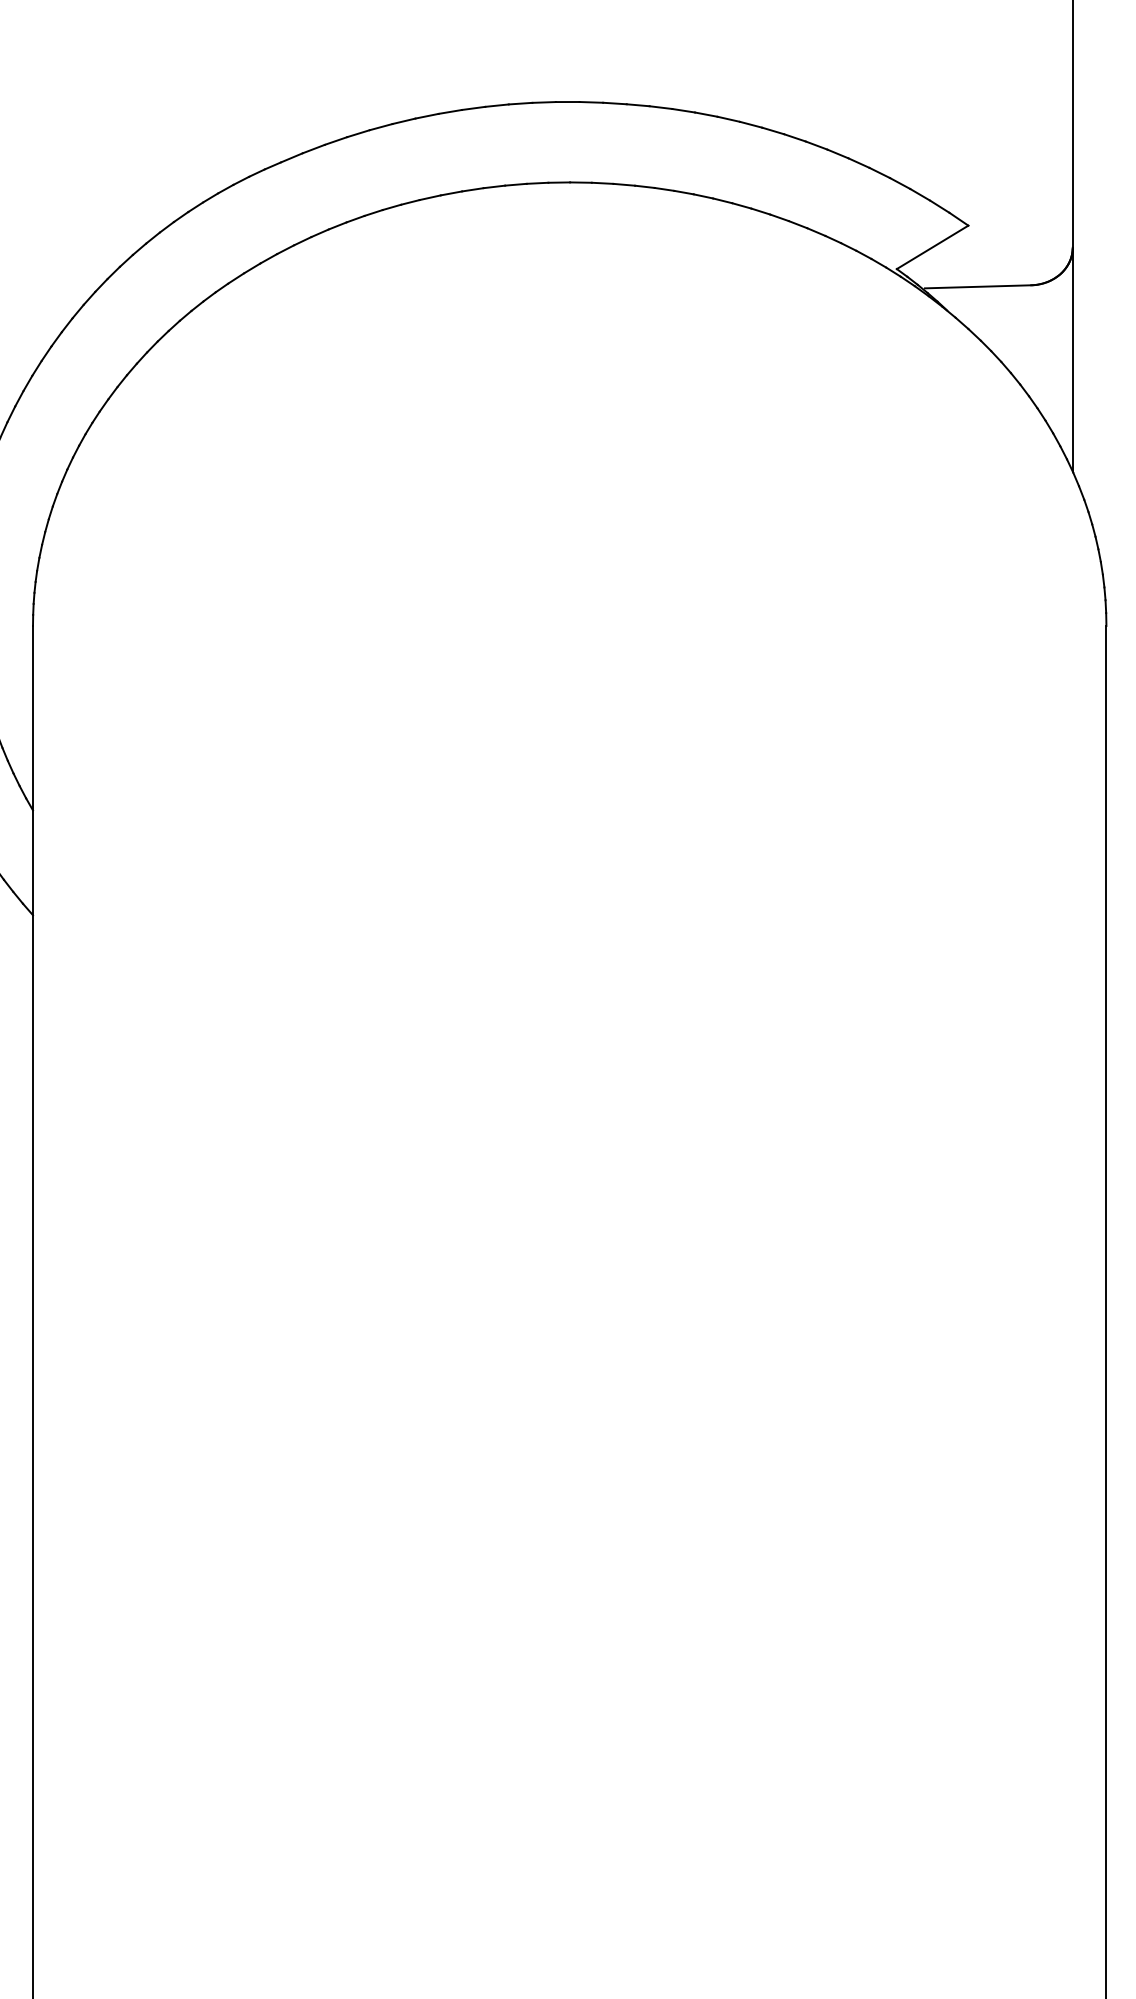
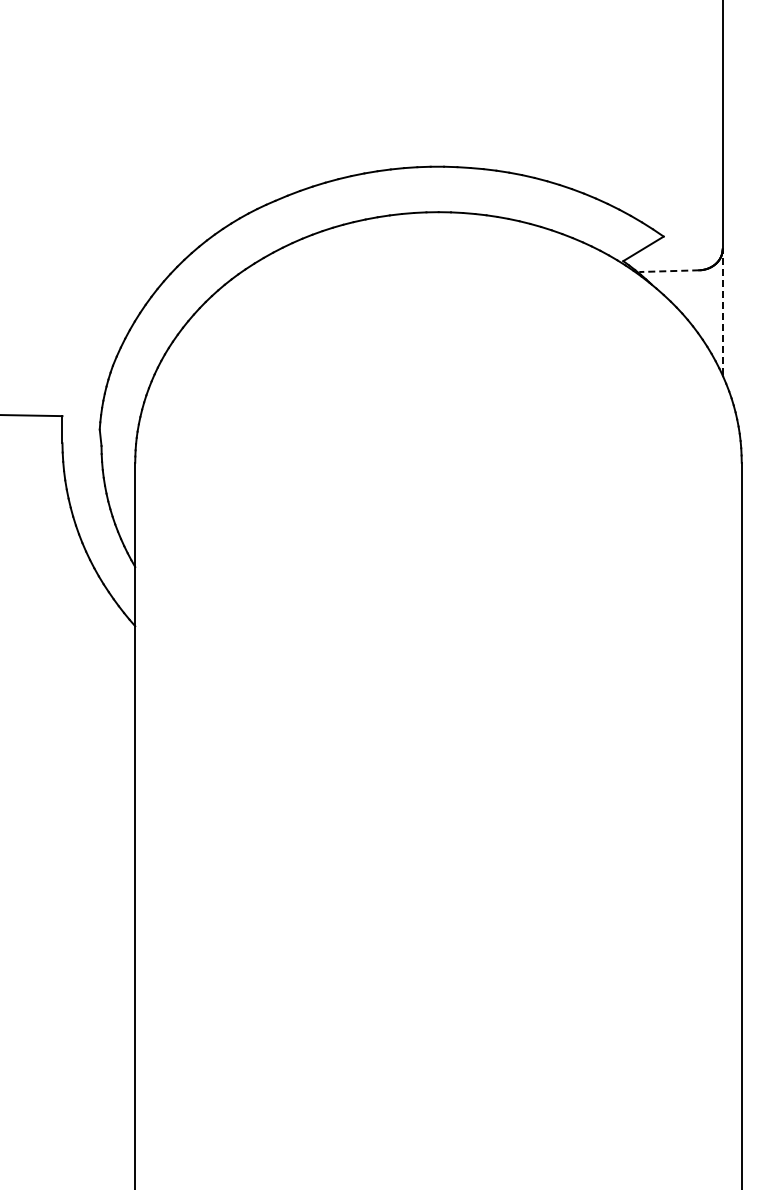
line: (976, 287) -> (668, 271), solid -> dashed
line: (1072, 358) -> (722, 311), solid -> dashed

